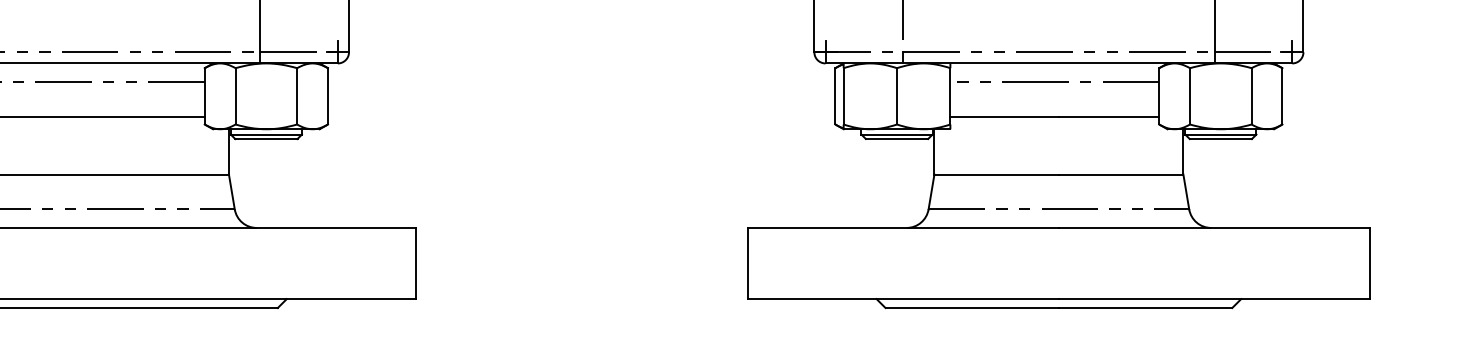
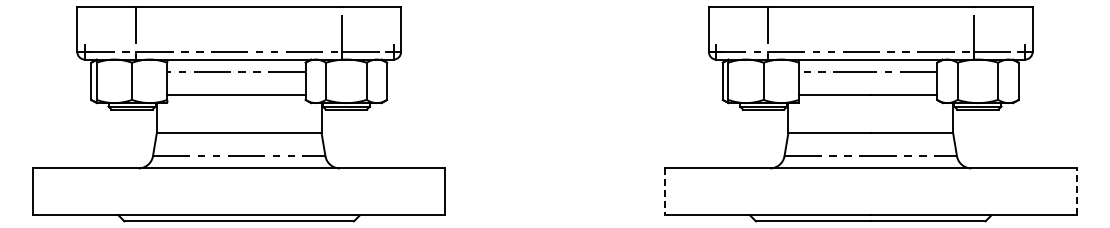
line: (747, 262) -> (664, 191), solid -> dashed
line: (1369, 262) -> (1076, 191), solid -> dashed

